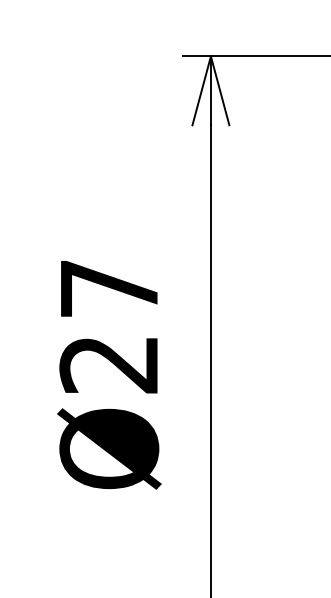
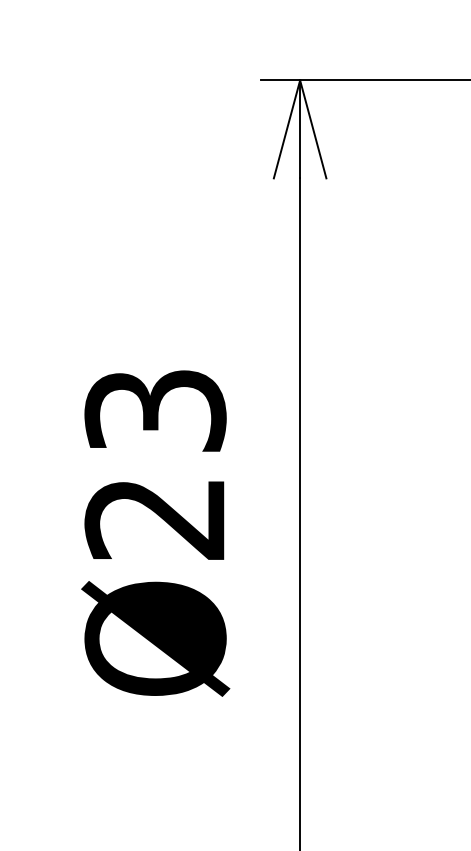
text: (109, 288) -> (155, 410), Ø27 -> Ø23

